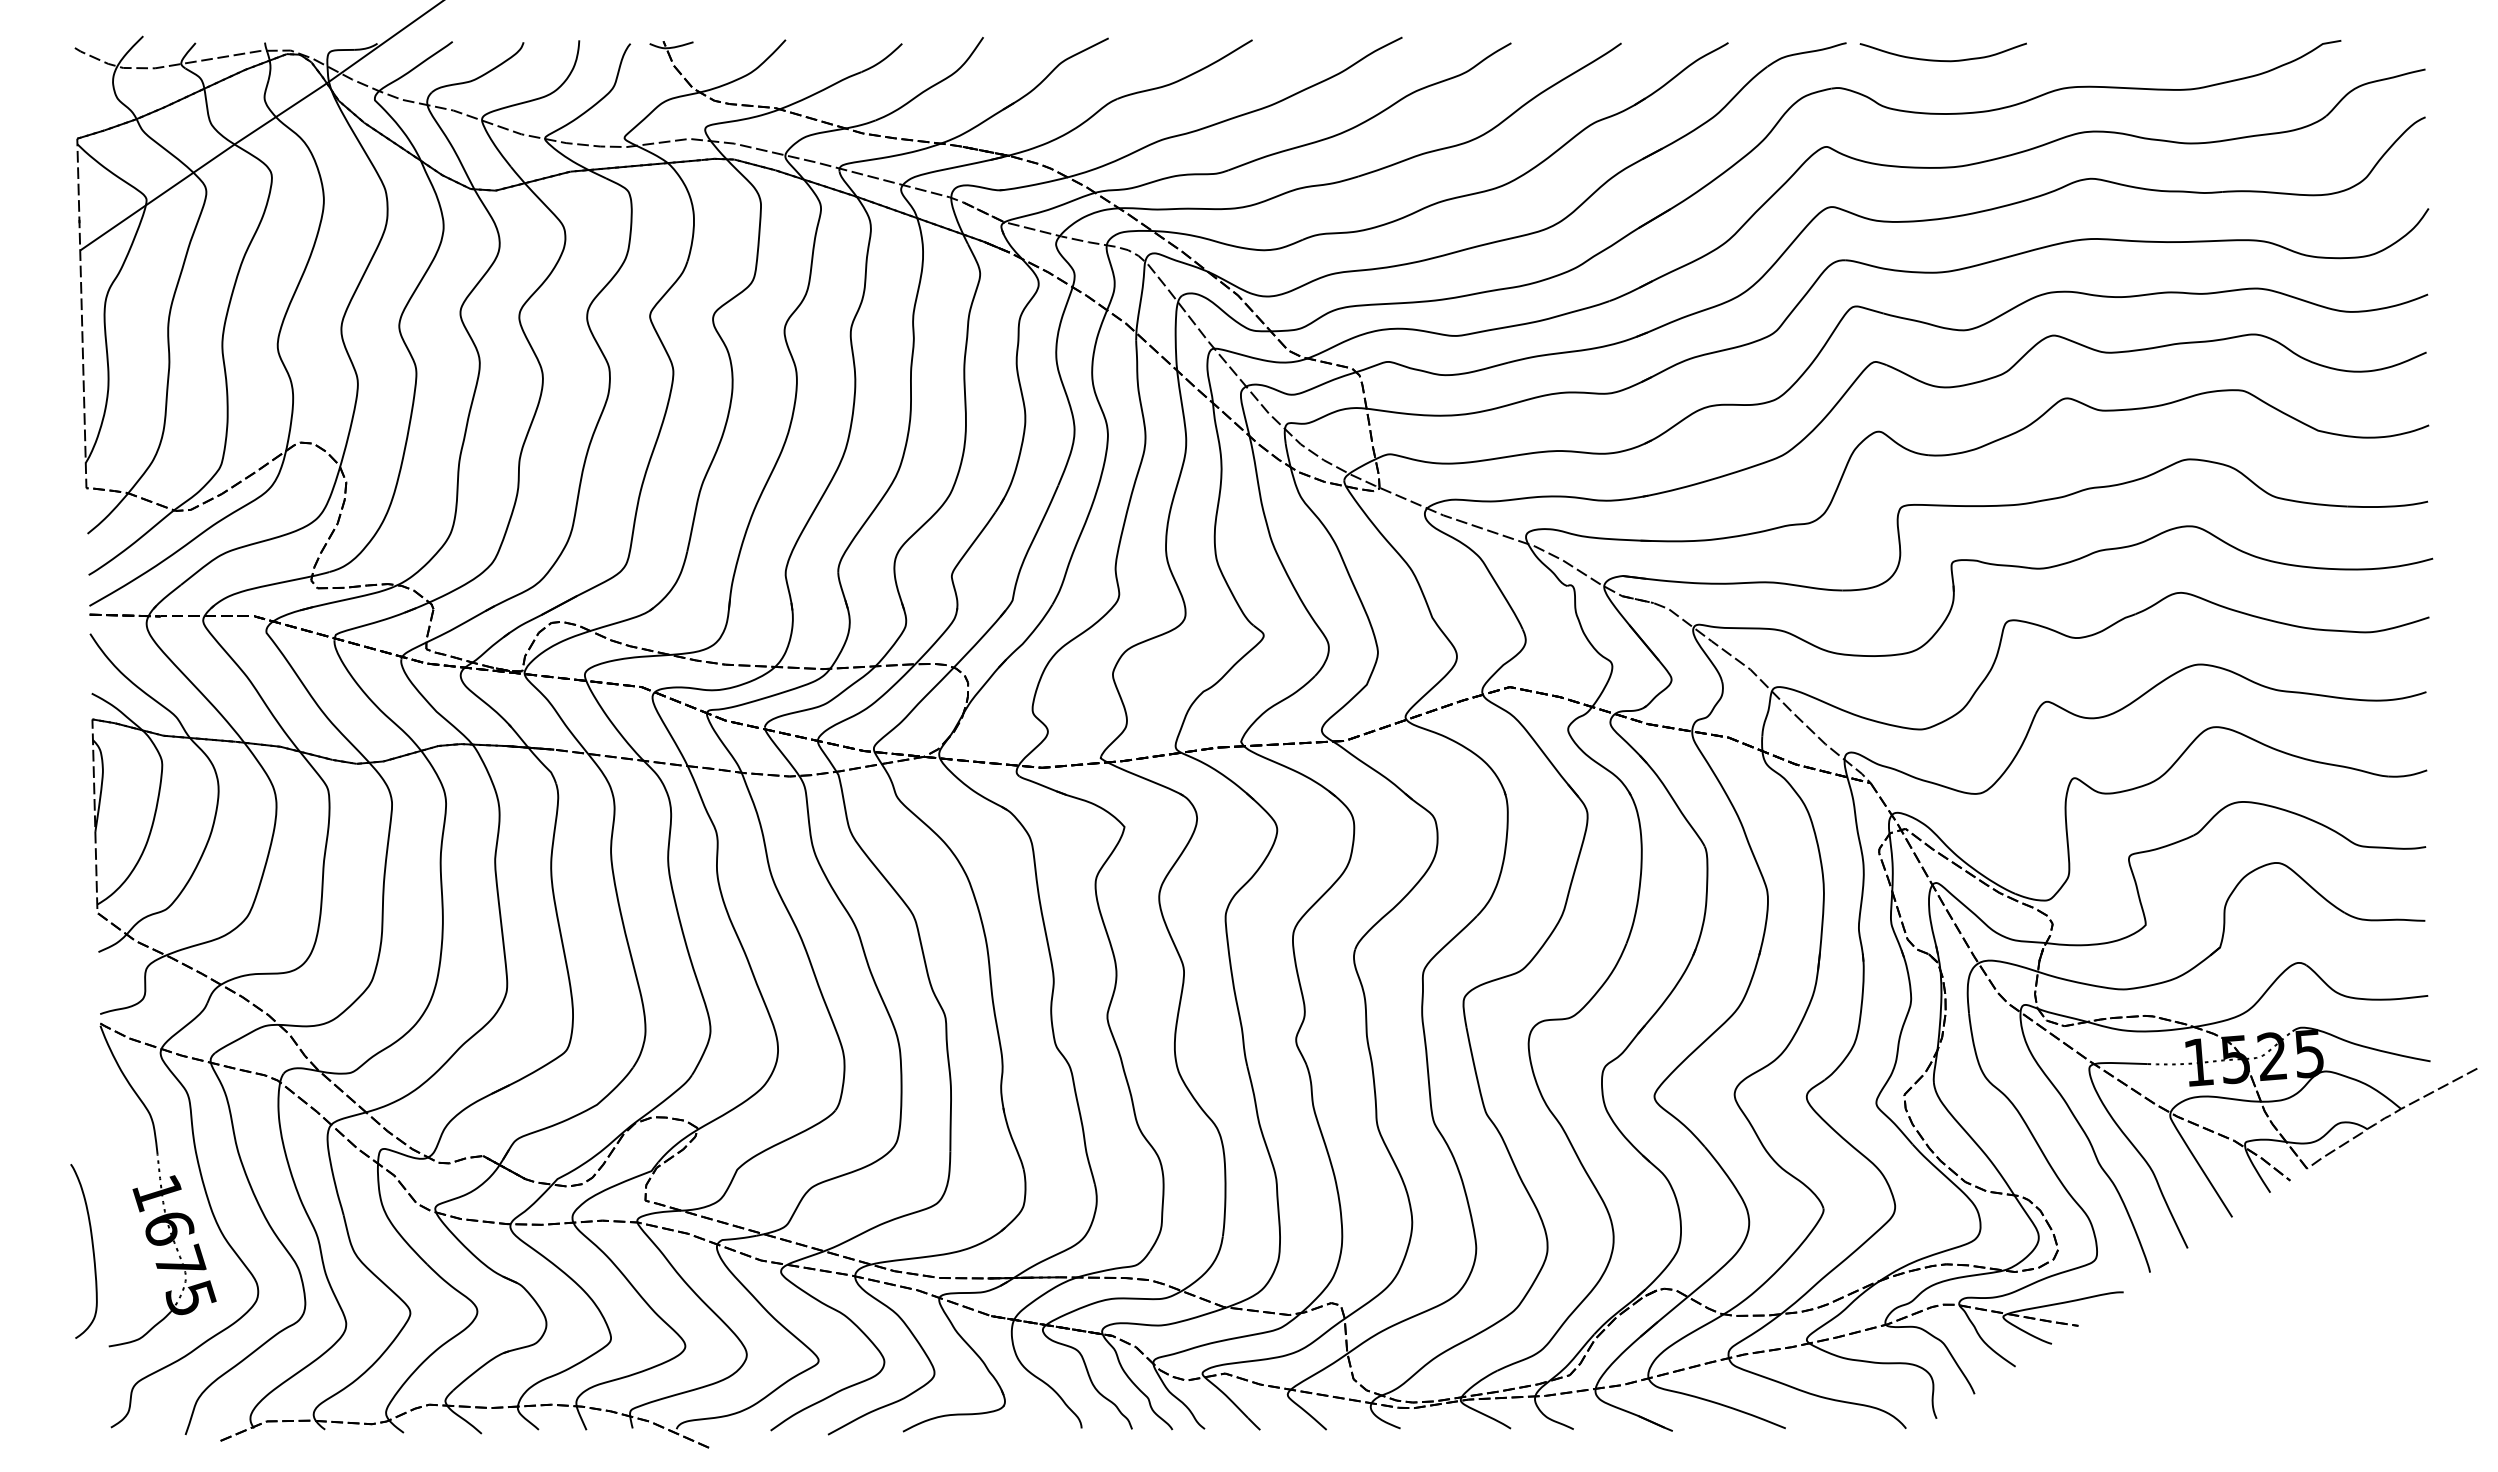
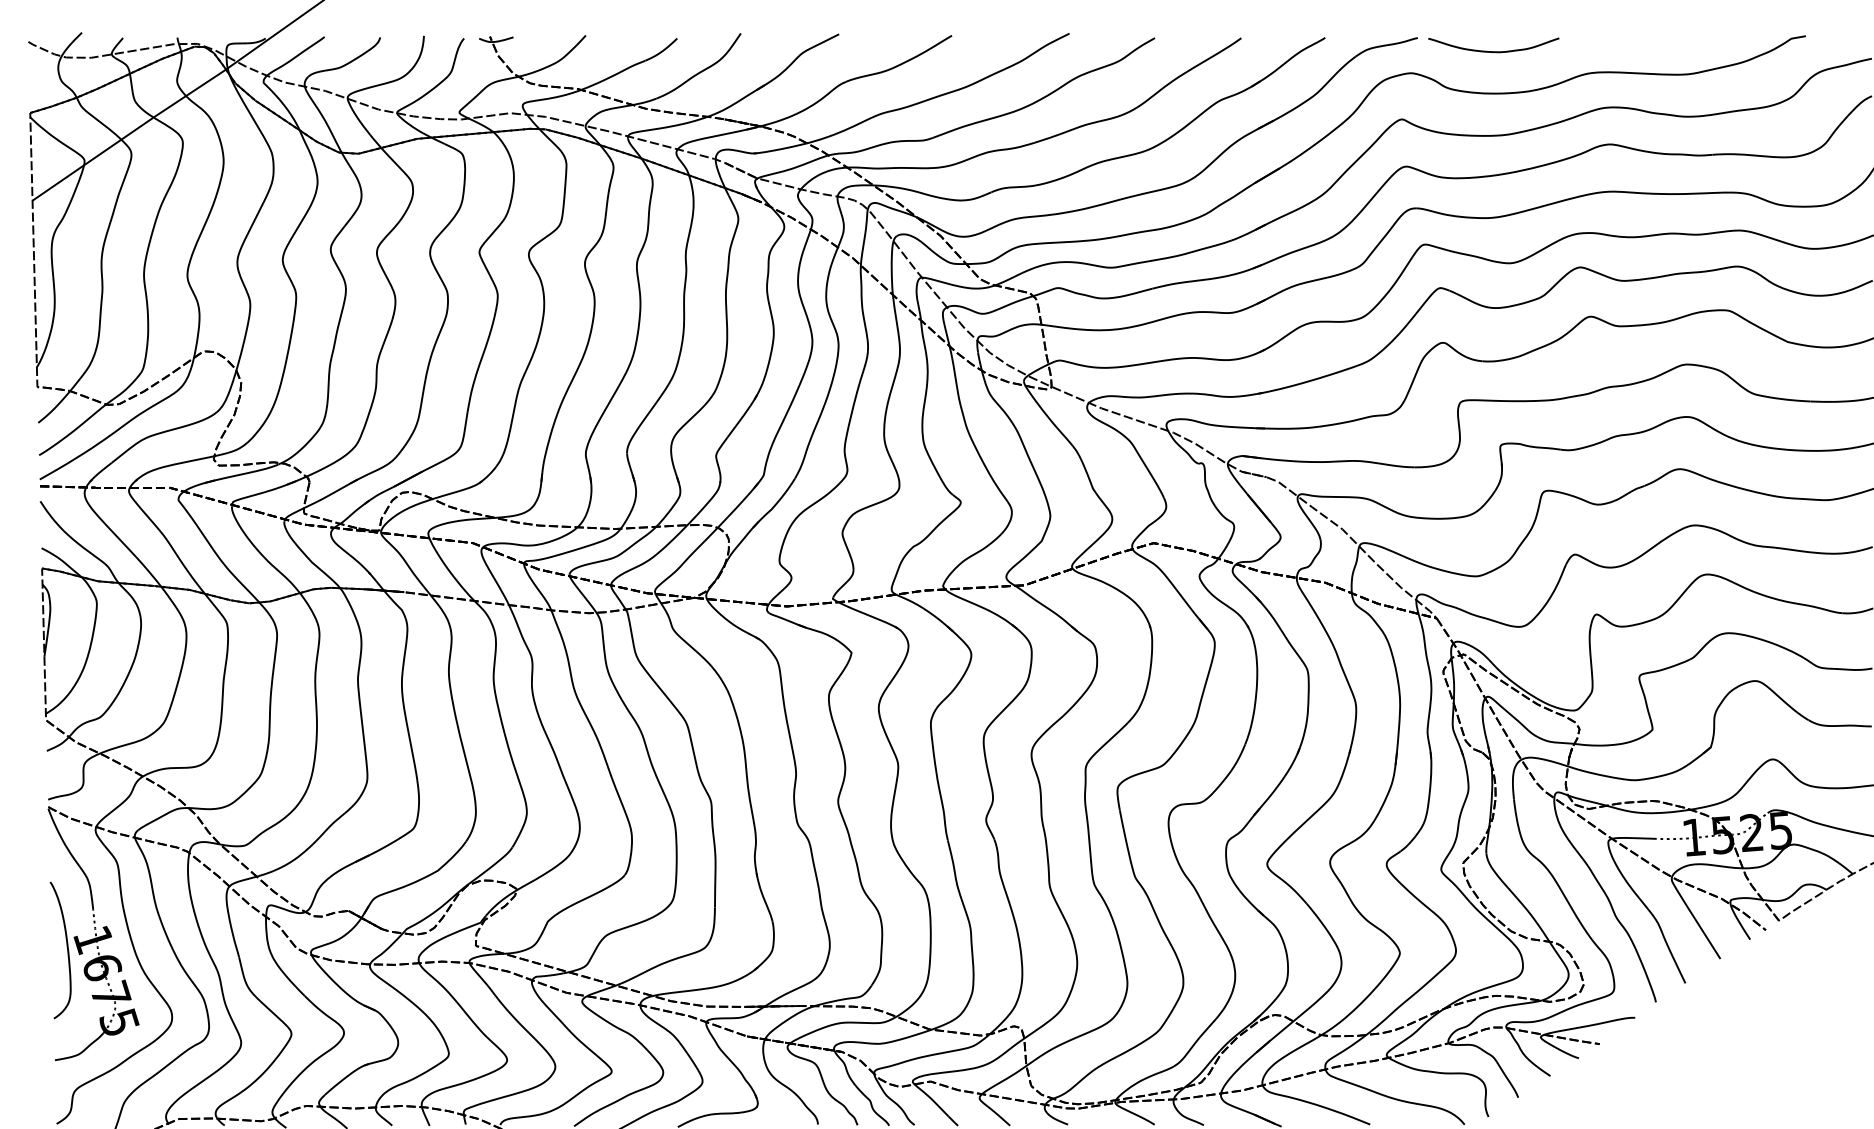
curve: (92, 1251) -> (67, 950), moved

